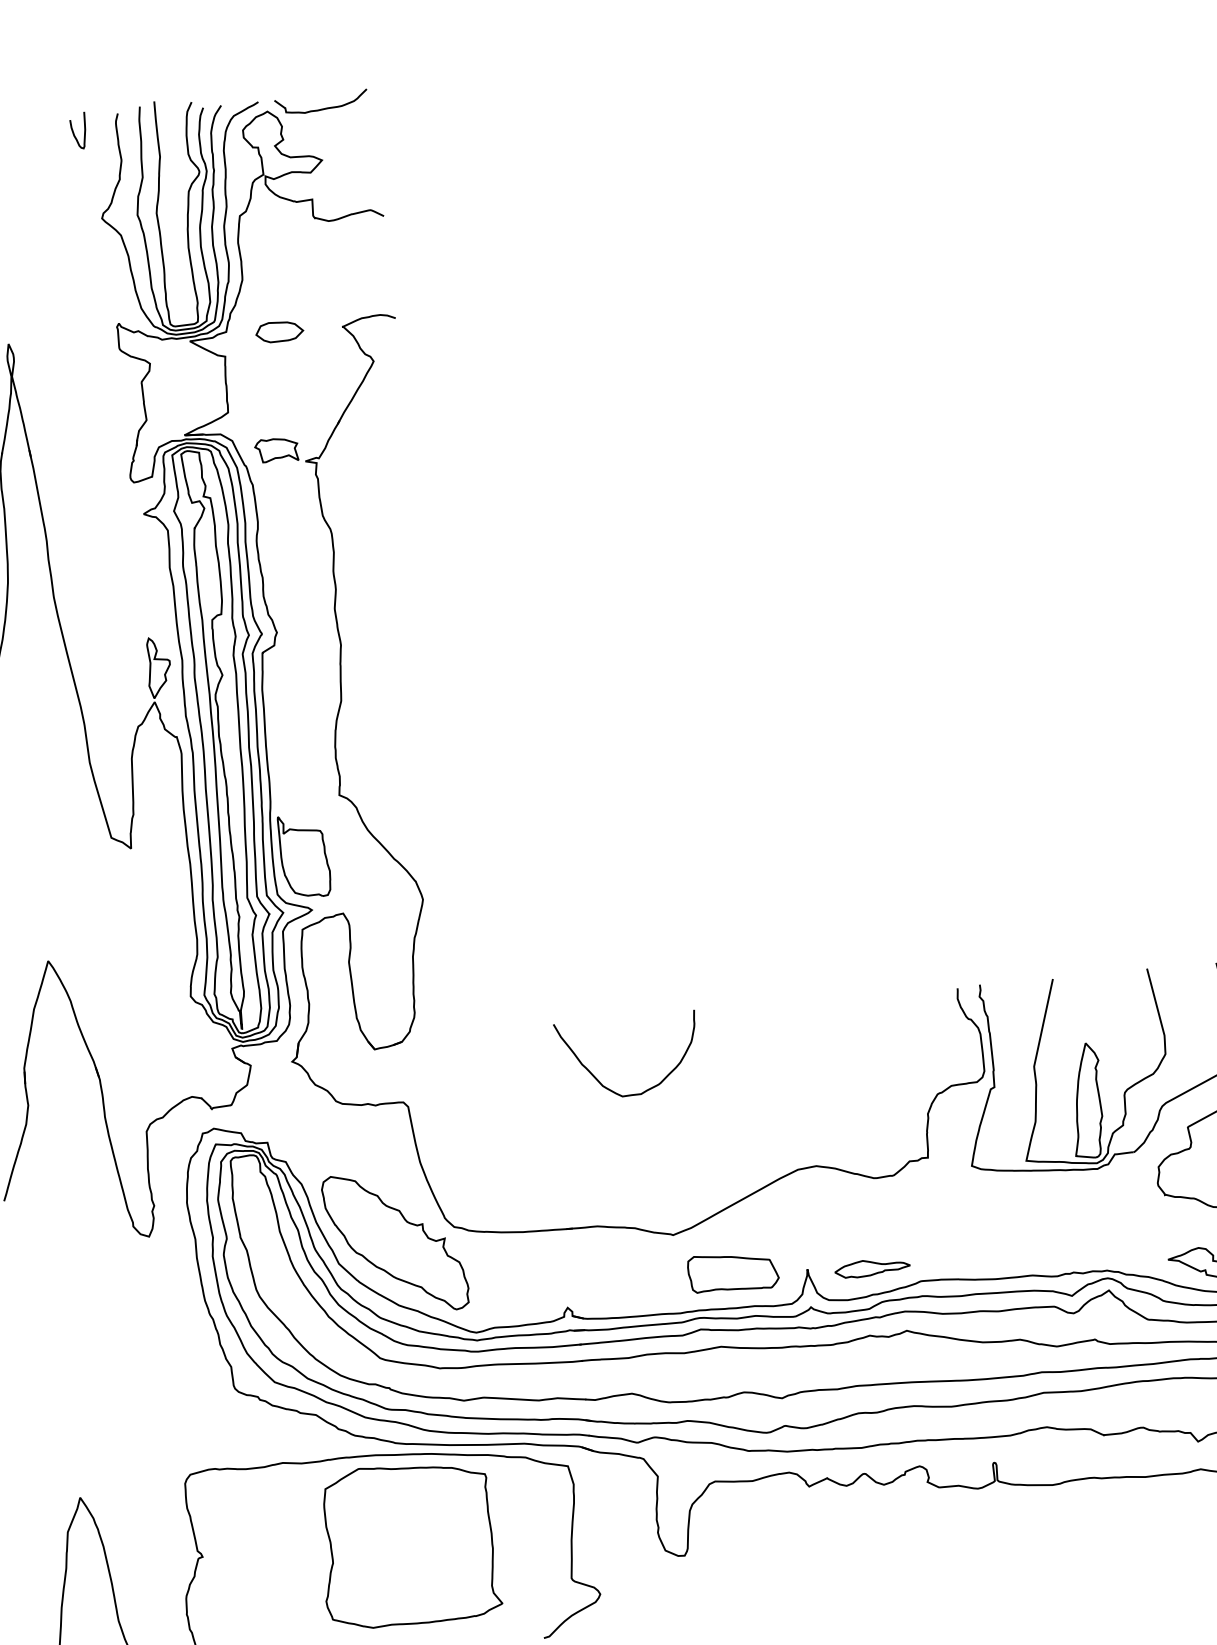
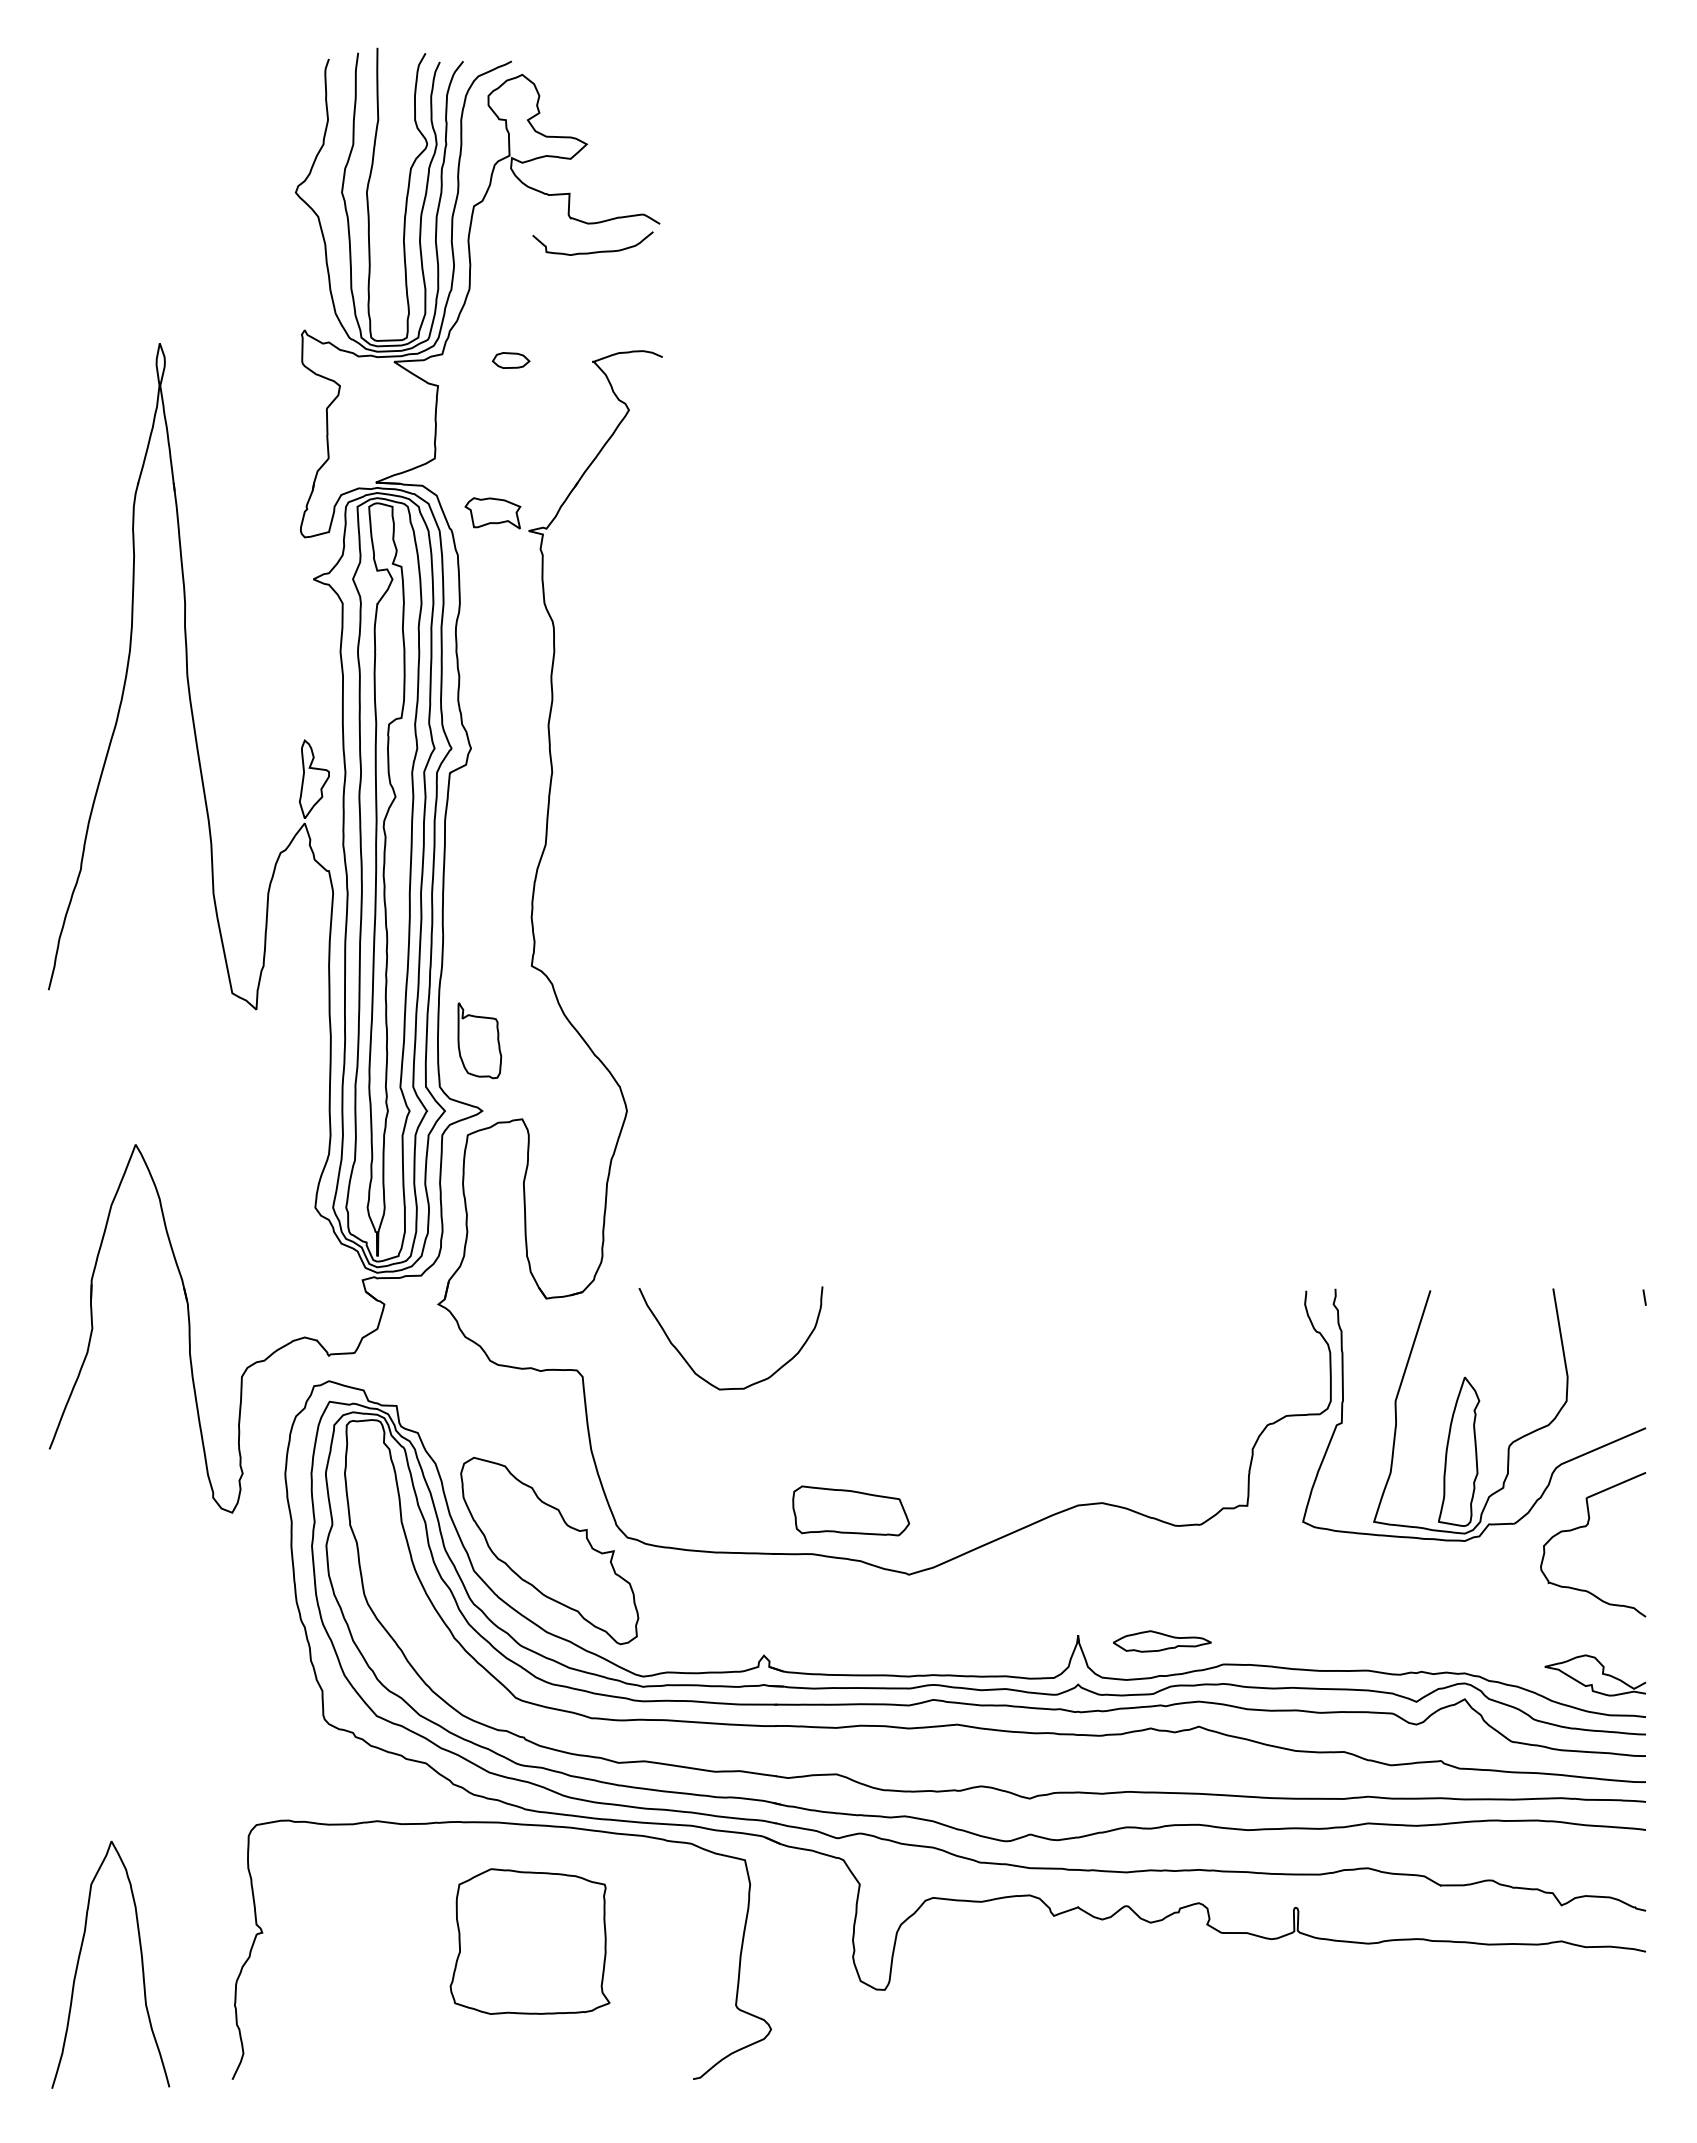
curve: (322, 108) -> (593, 251), moved
curve: (74, 133) -> (270, 79), removed
part: (279, 331) -> (510, 360), size x0.6
part: (304, 856) -> (479, 1040), size x0.7
curve: (610, 1089) -> (704, 1378), moved
part: (733, 1271) -> (851, 1510), moved
part: (408, 1544) -> (529, 1941), size x0.7

